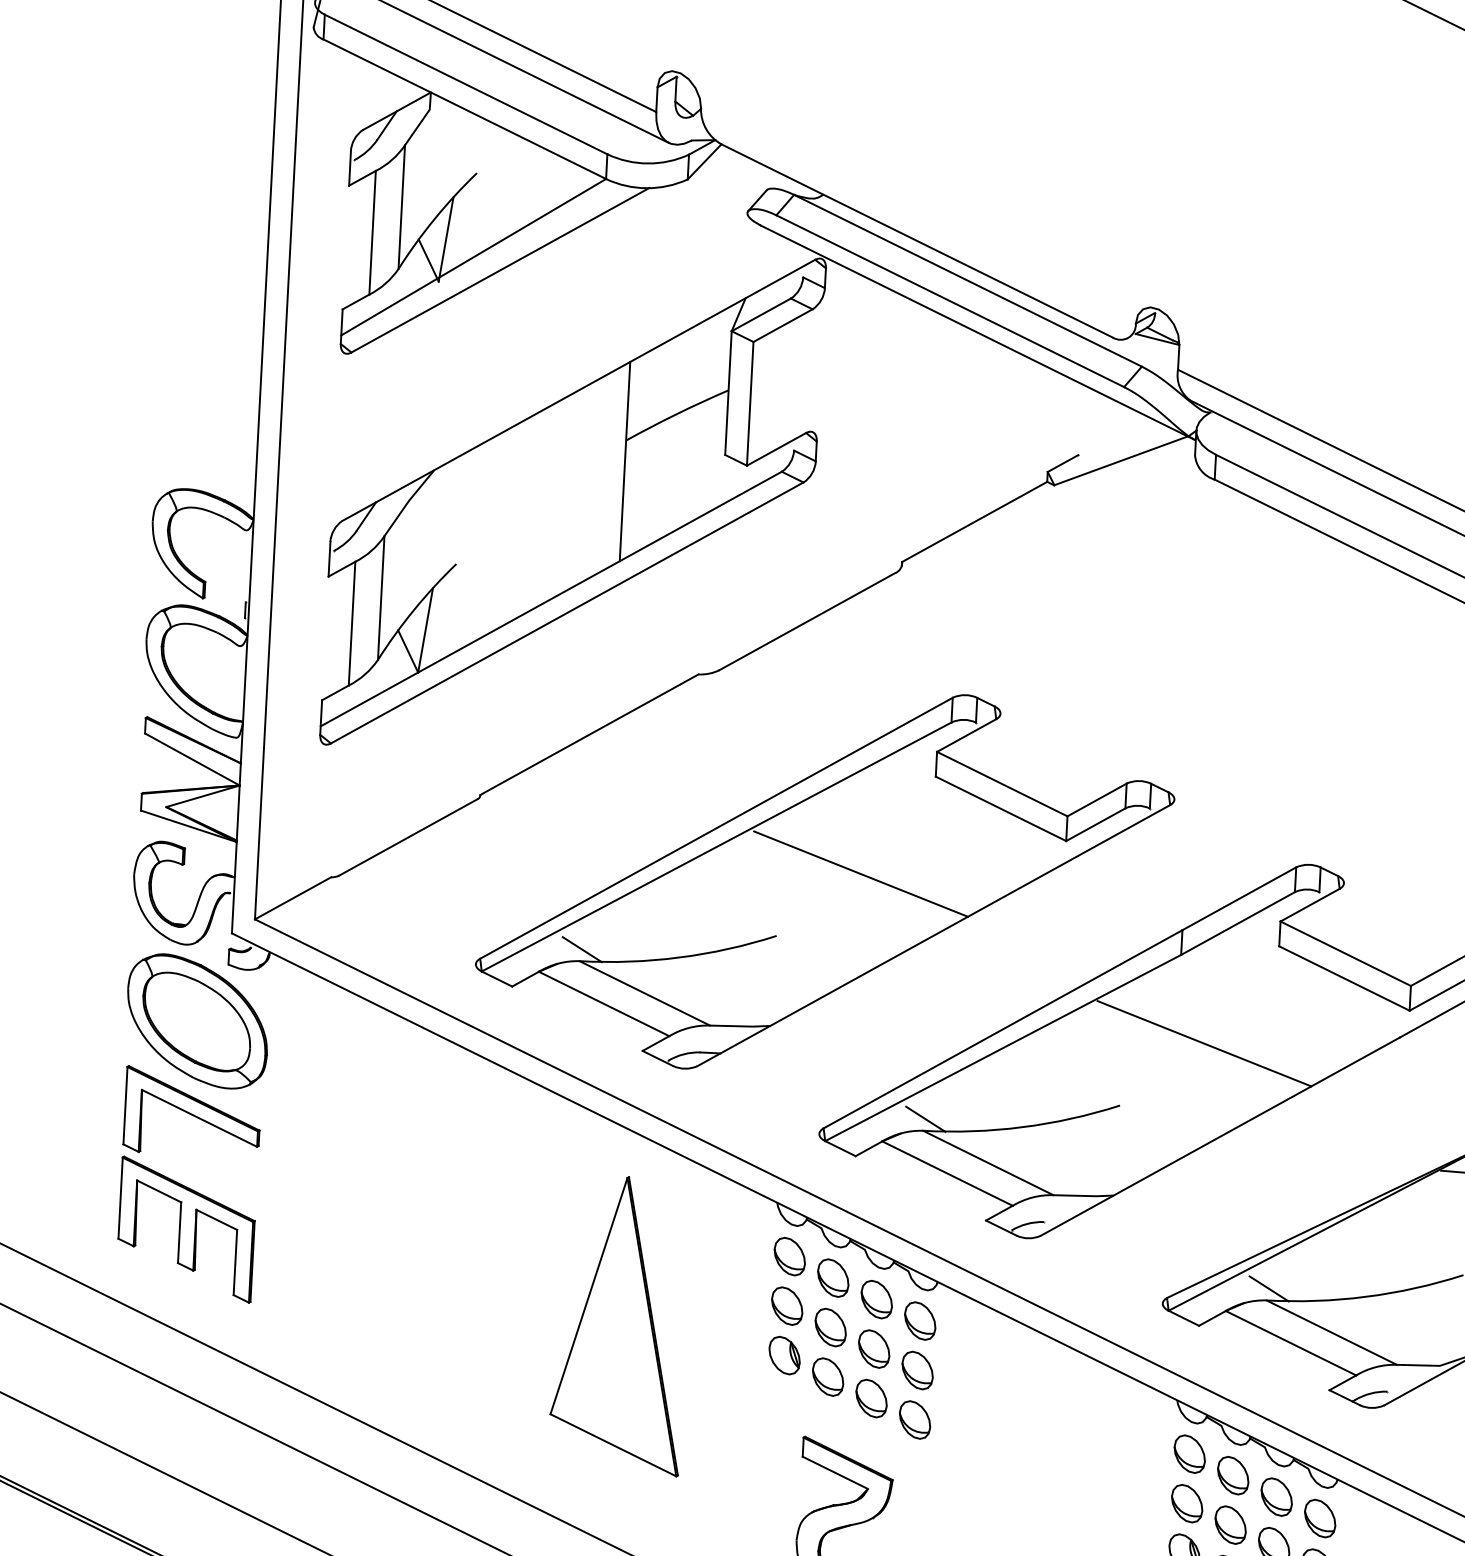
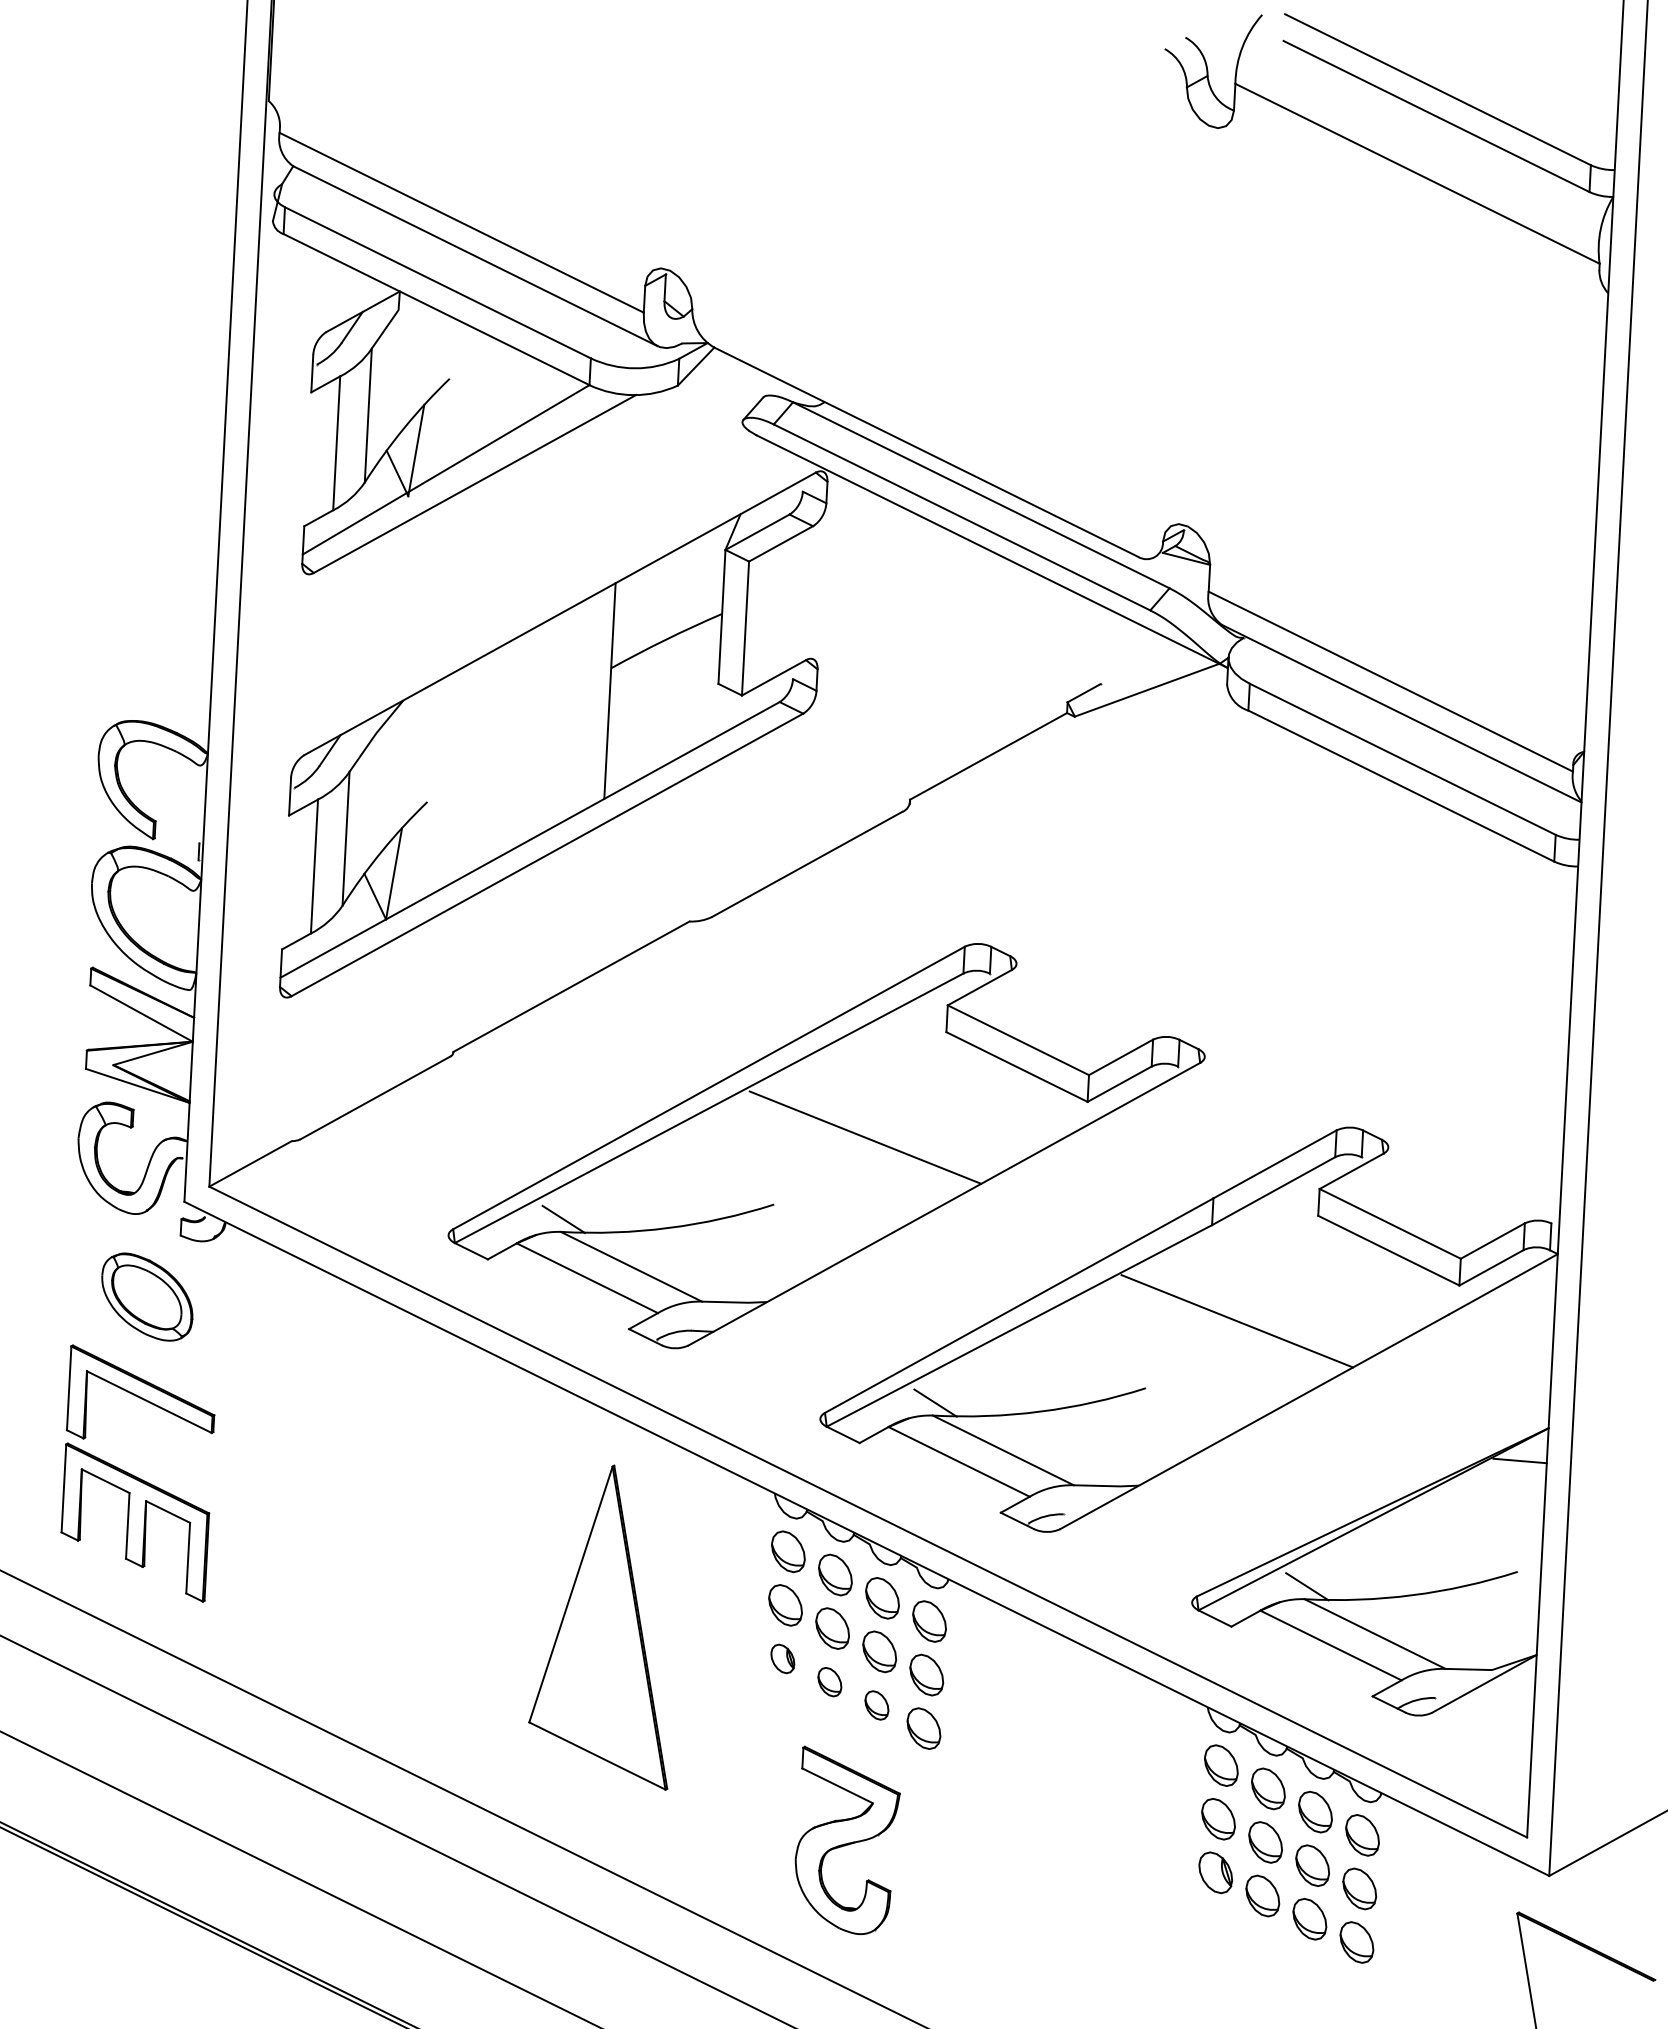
part: (197, 1020) -> (147, 1296), size x0.6
part: (784, 1355) -> (782, 1658), size x0.7
part: (827, 1376) -> (829, 1681), size x0.7
part: (871, 1398) -> (876, 1705), size x0.7

